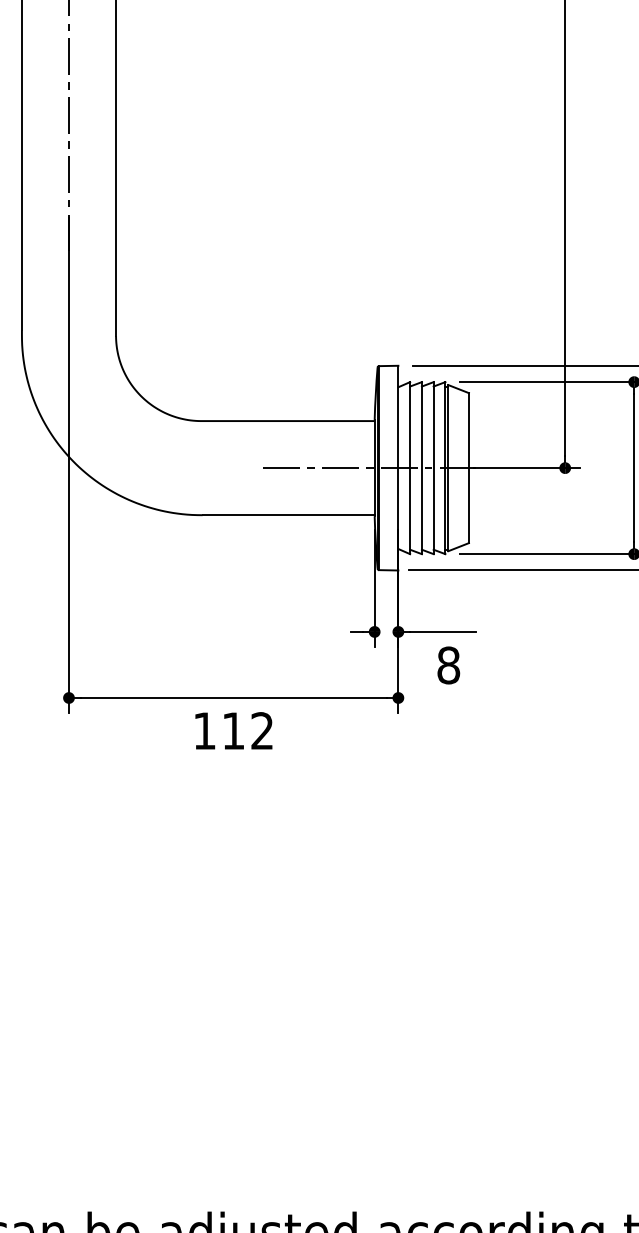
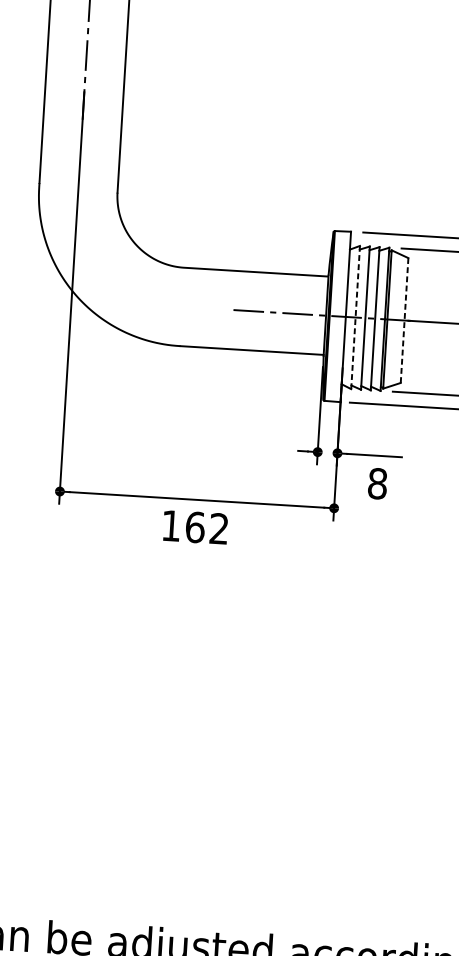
line: (410, 468) -> (355, 317), solid -> dashed
line: (468, 468) -> (404, 320), solid -> dashed
text: (233, 731) -> (195, 527), 112 -> 162

